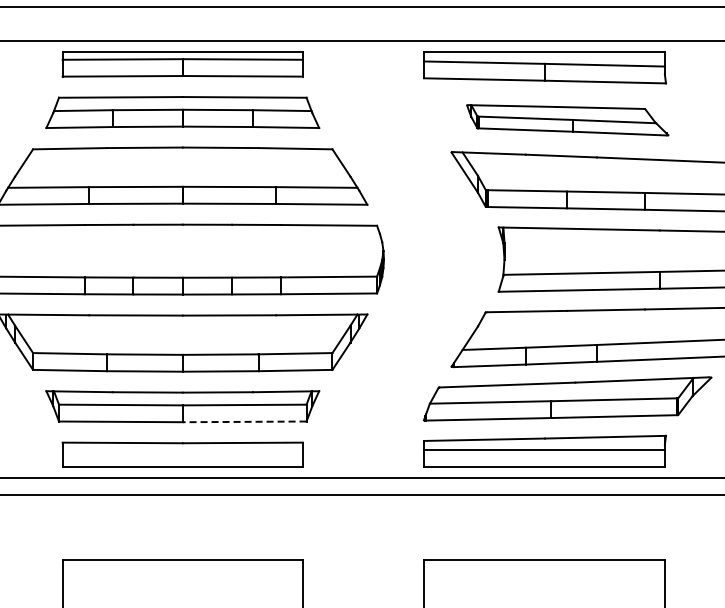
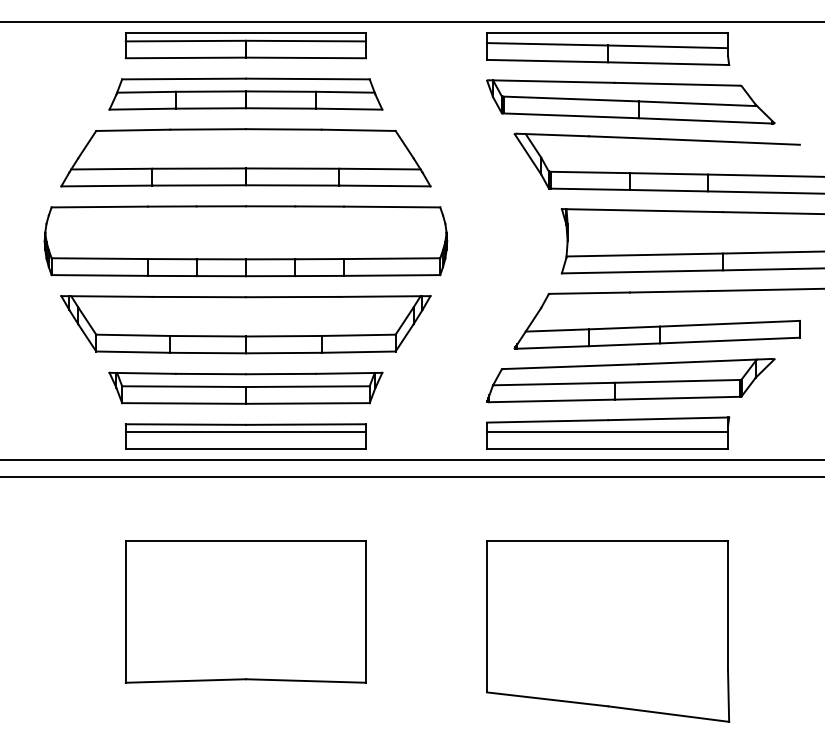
part: (567, 119) -> (630, 101), size x1.43
line: (244, 421) -> (307, 403), dashed -> solid
line: (182, 449) -> (245, 431), added

